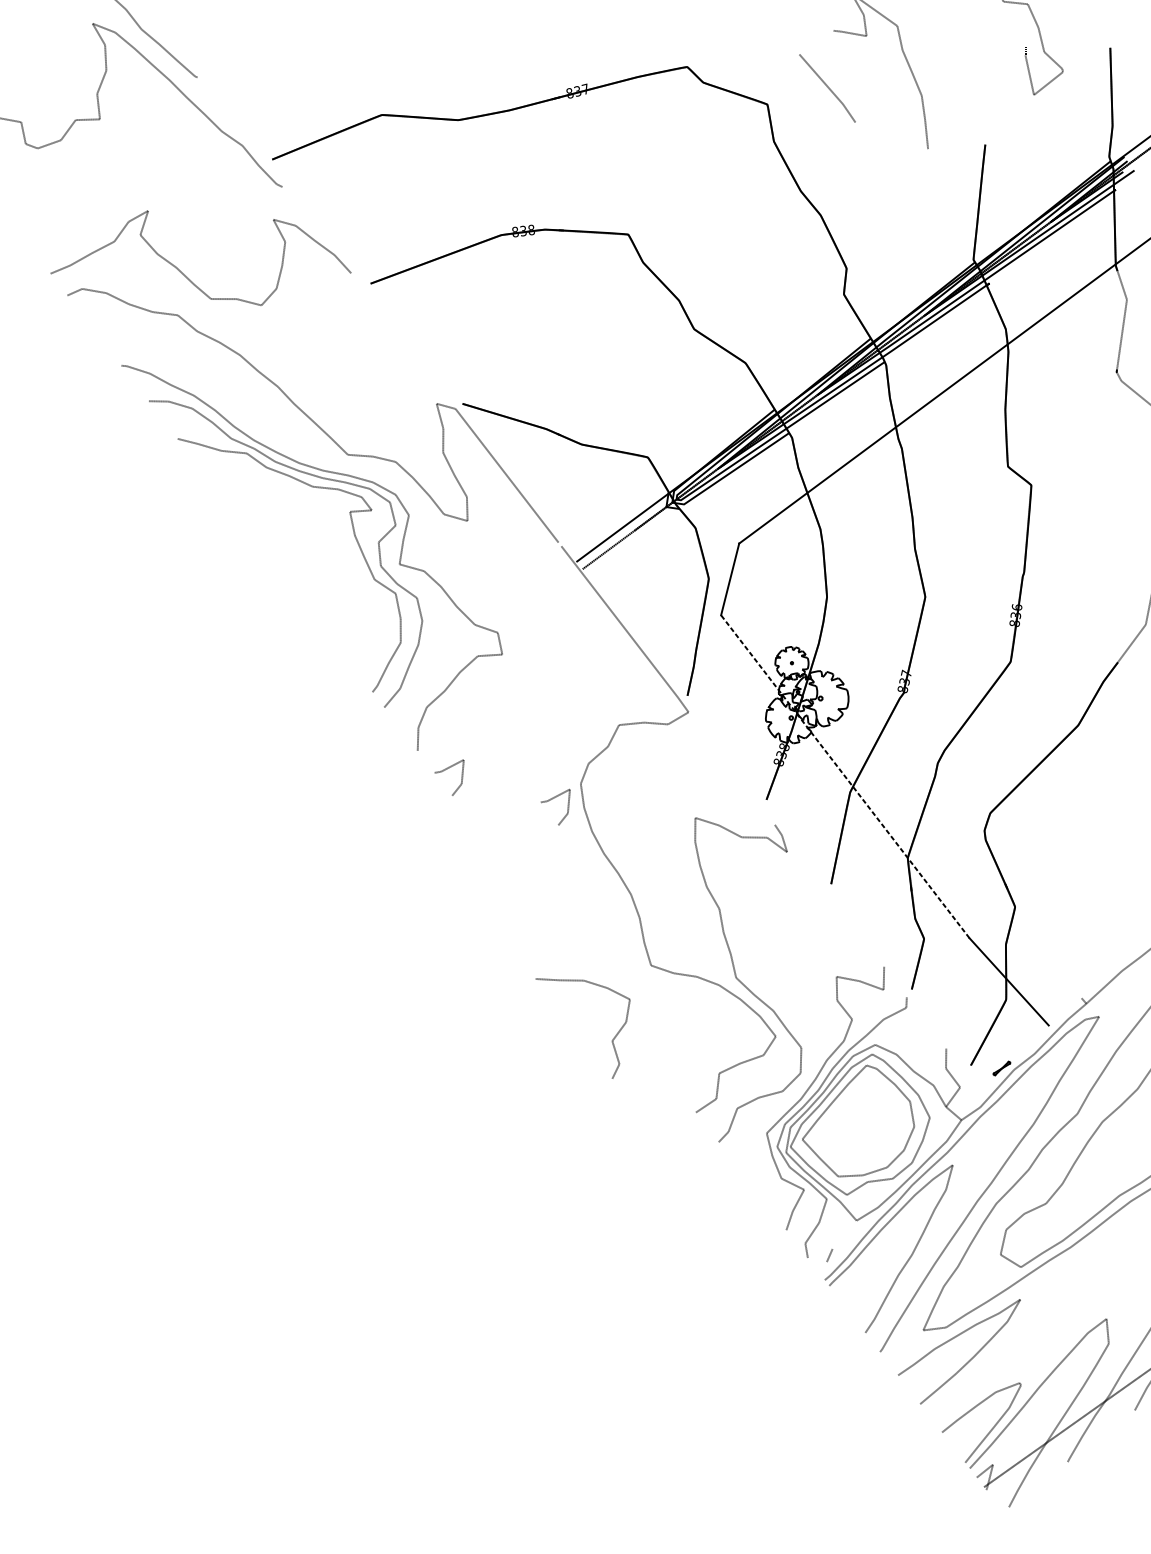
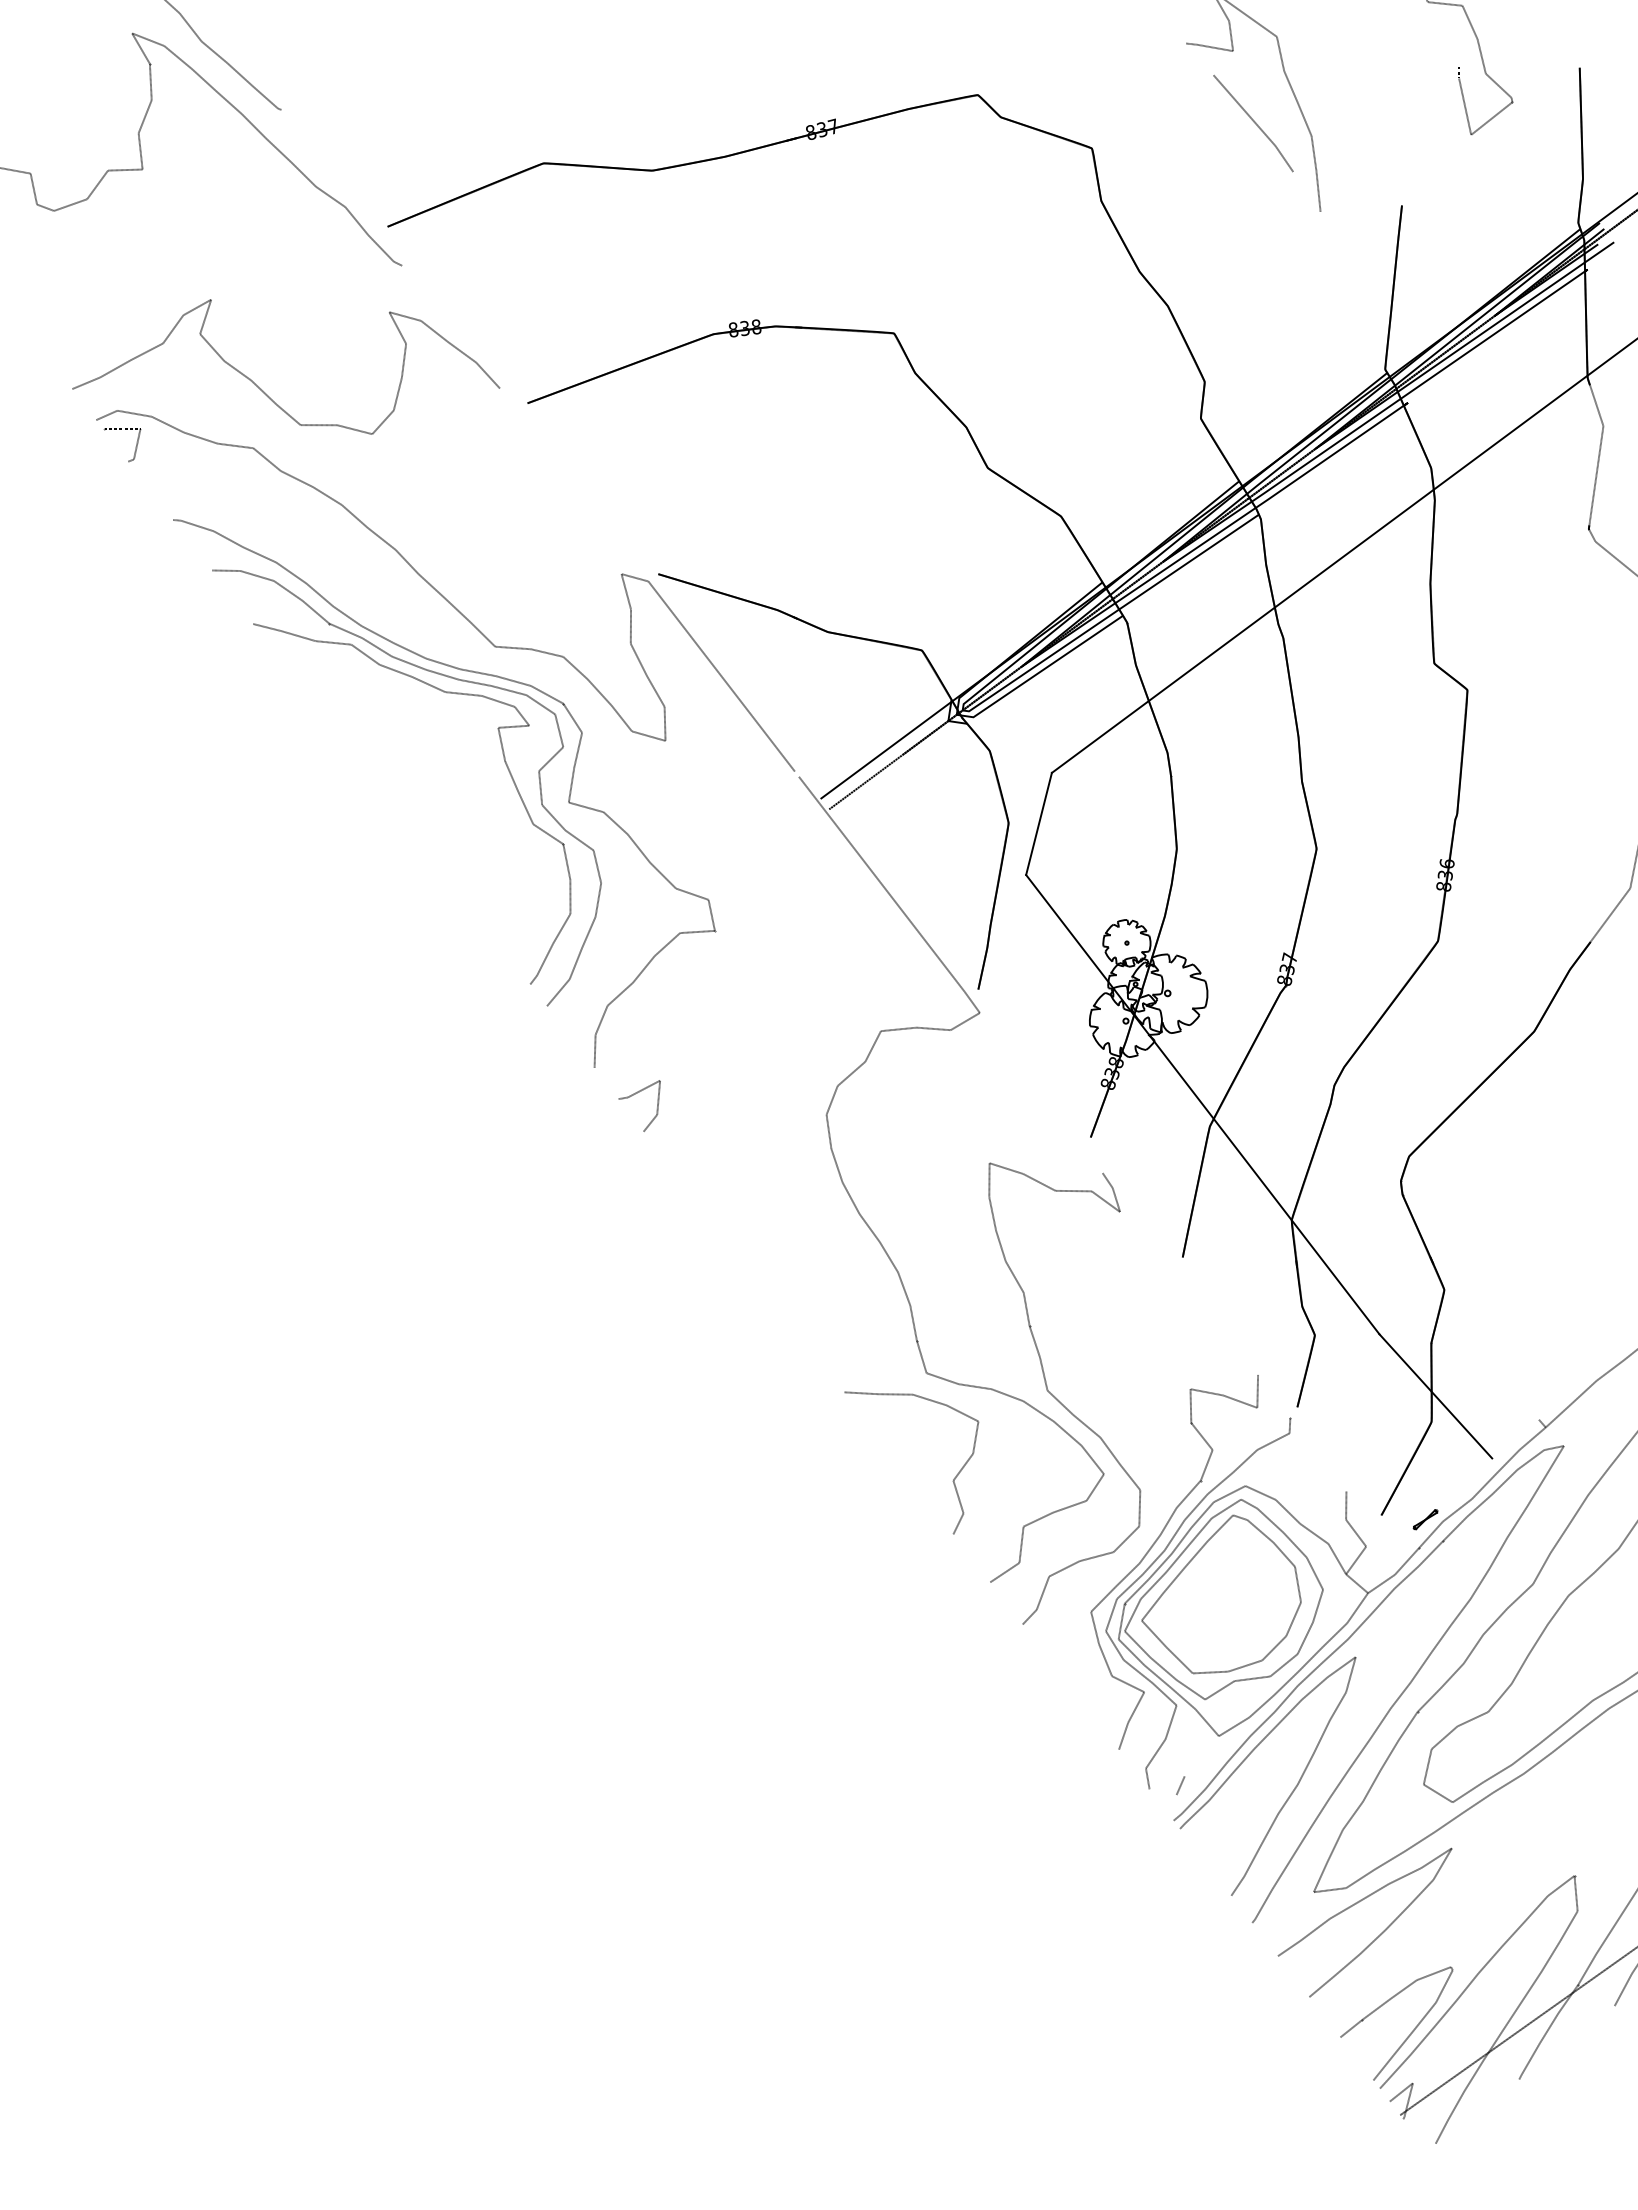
line: (827, 87) -> (1253, 122), moved
part: (94, 314) -> (135, 446), added
line: (845, 776) -> (1202, 1104), dashed -> solid
line: (551, 799) -> (784, 1137), removed
curve: (611, 1041) -> (952, 1481), moved

